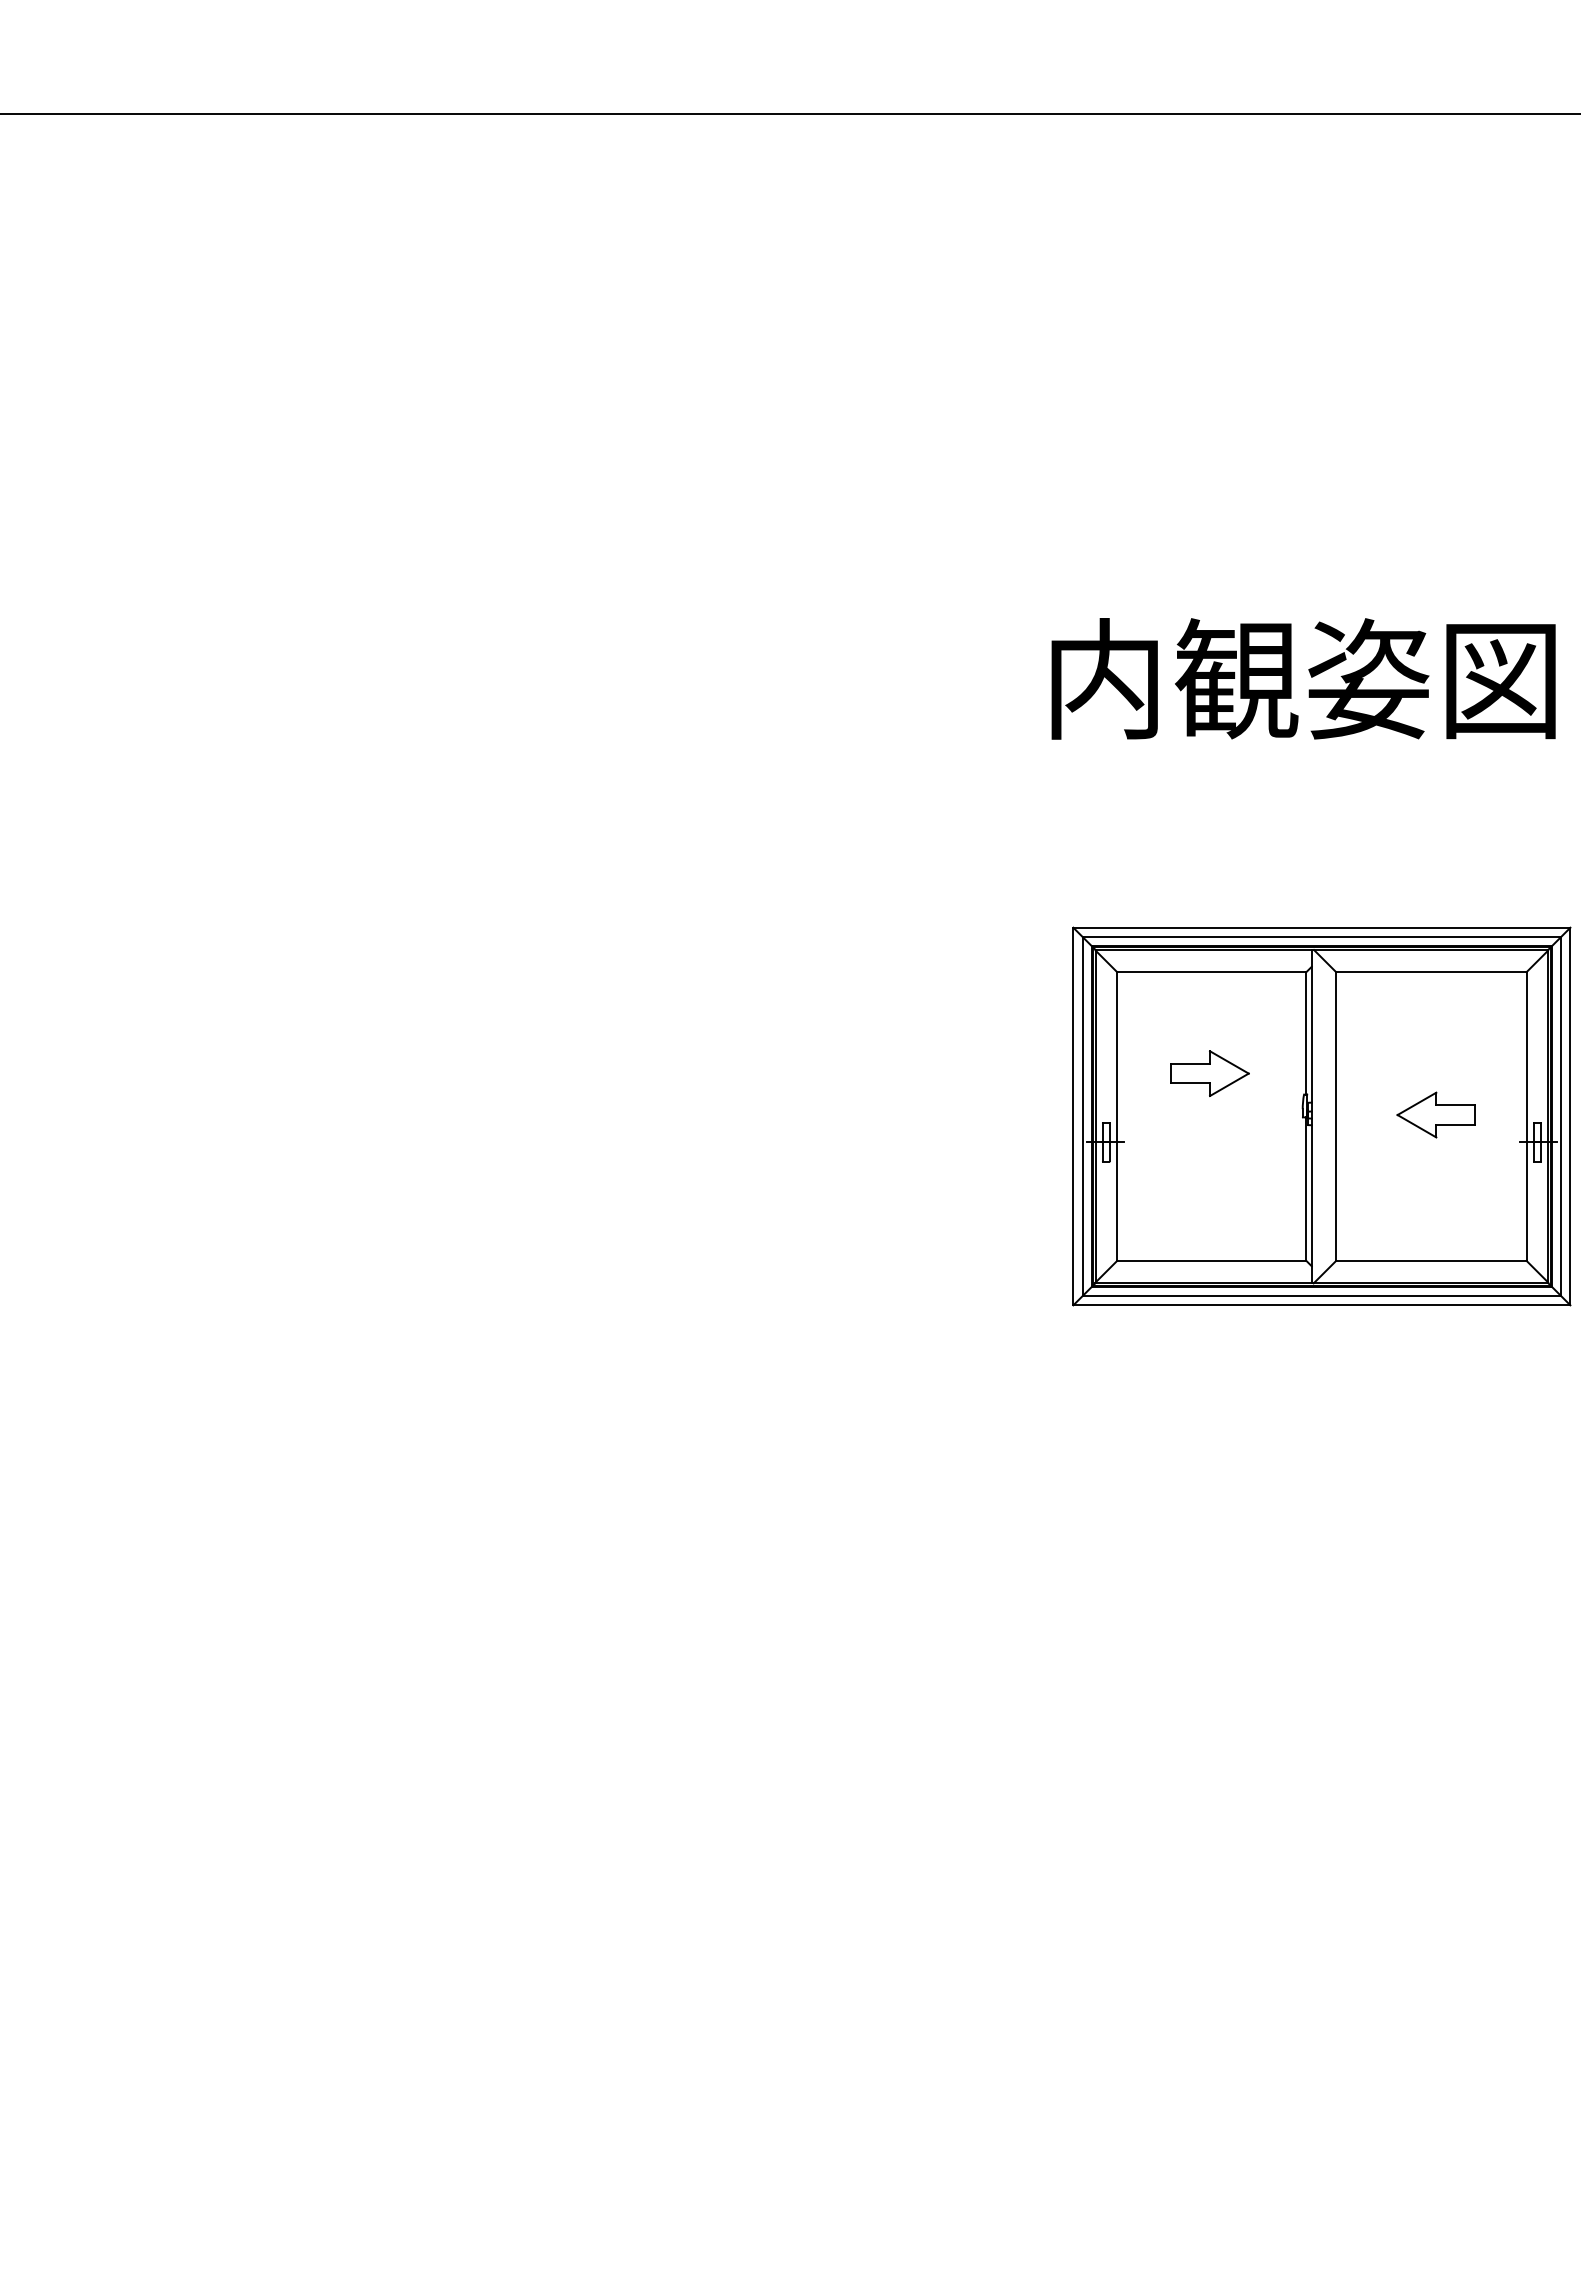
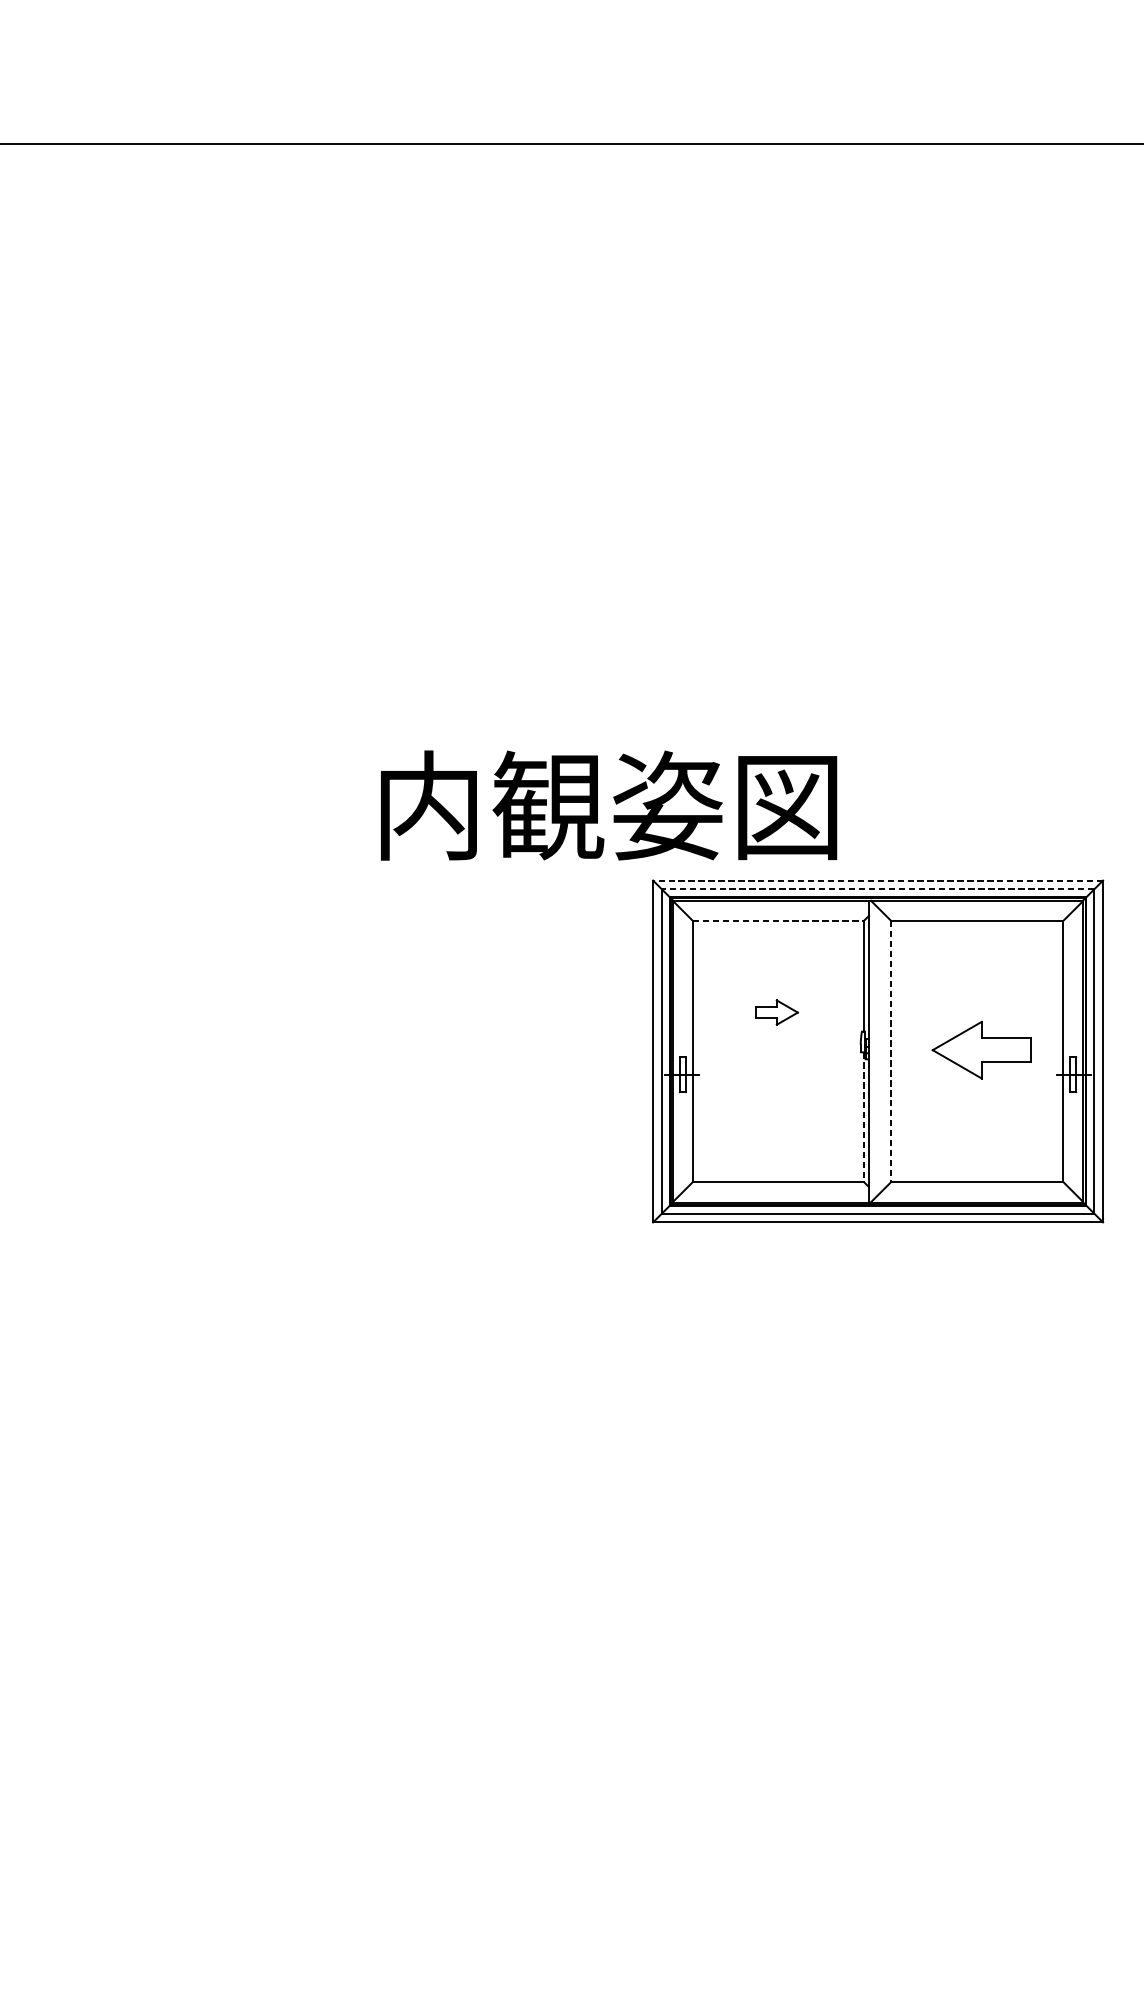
text: (1303, 678) -> (608, 805), moved
line: (1321, 927) -> (877, 880), solid -> dashed
line: (1321, 937) -> (877, 889), solid -> dashed
line: (1212, 972) -> (779, 921), solid -> dashed
part: (1209, 1073) -> (776, 1012), size x0.6
part: (1435, 1114) -> (980, 1049), size x1.4
line: (1336, 1117) -> (891, 1052), solid -> dashed
line: (1306, 1189) -> (864, 1117), solid -> dashed

